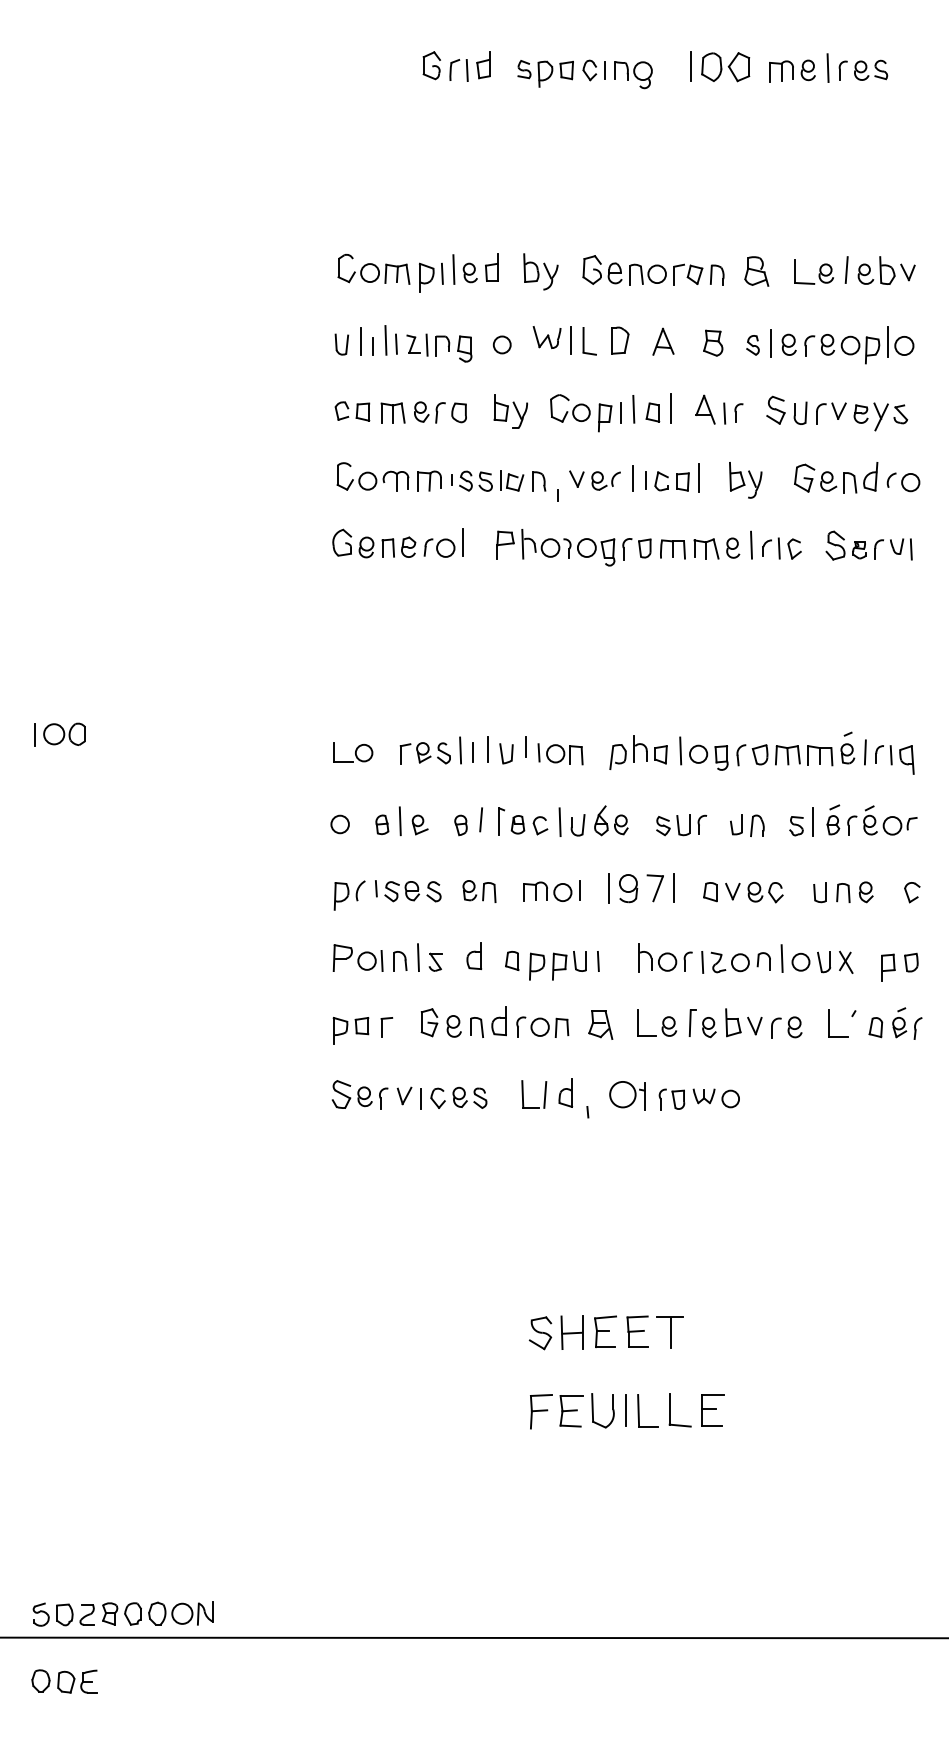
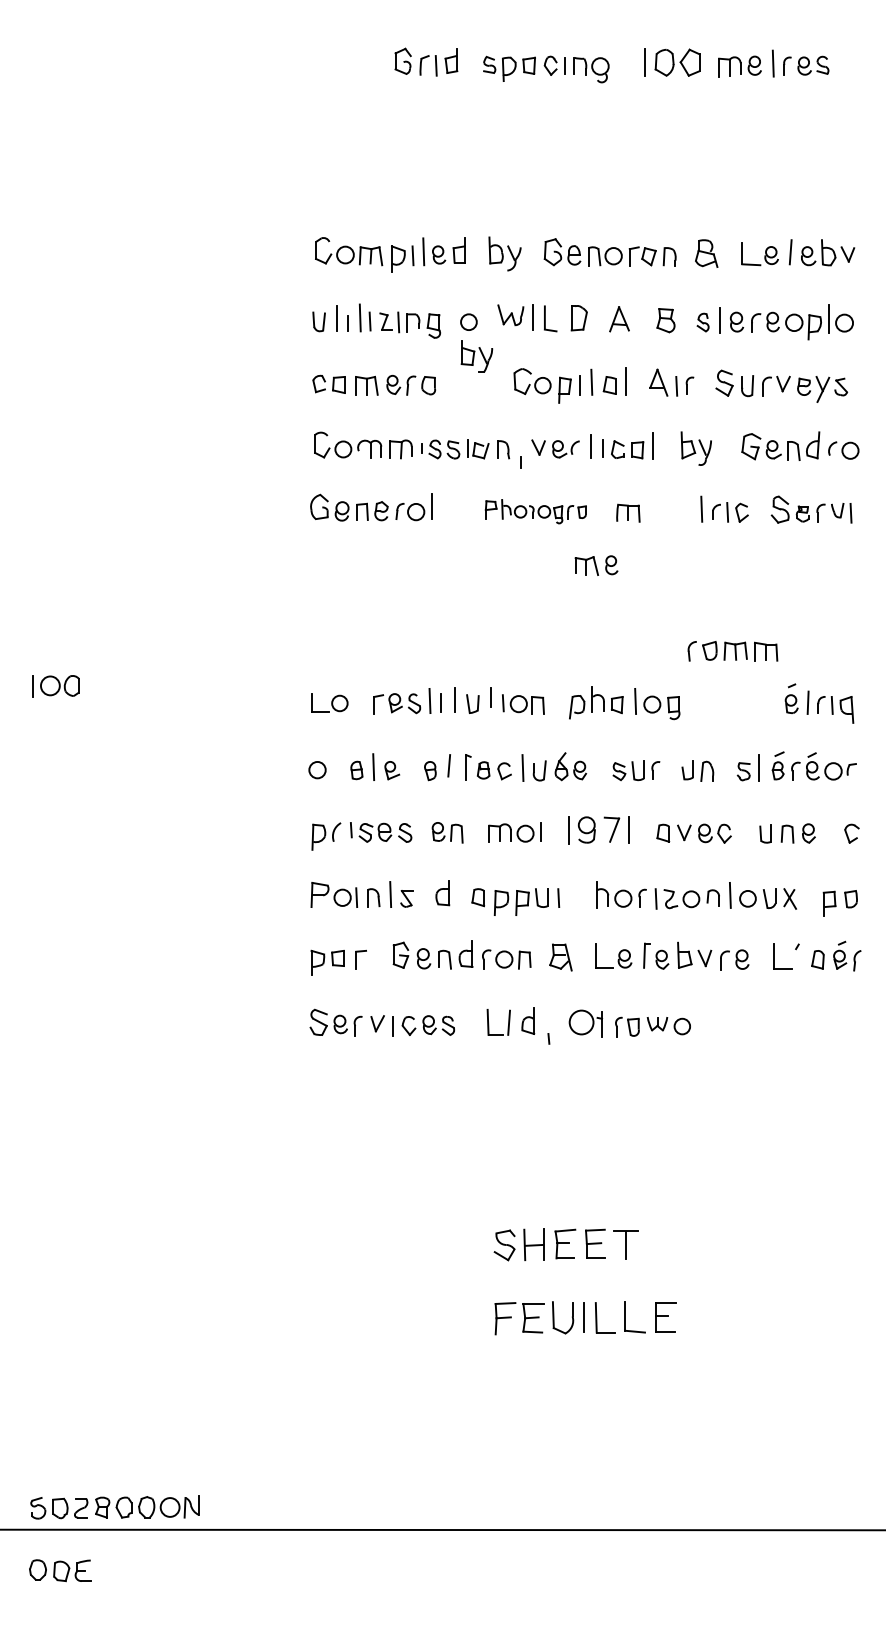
part: (510, 411) -> (476, 356), moved
part: (573, 547) -> (535, 511), size x0.7
part: (716, 548) -> (596, 565), moved
part: (784, 755) -> (732, 651), moved

